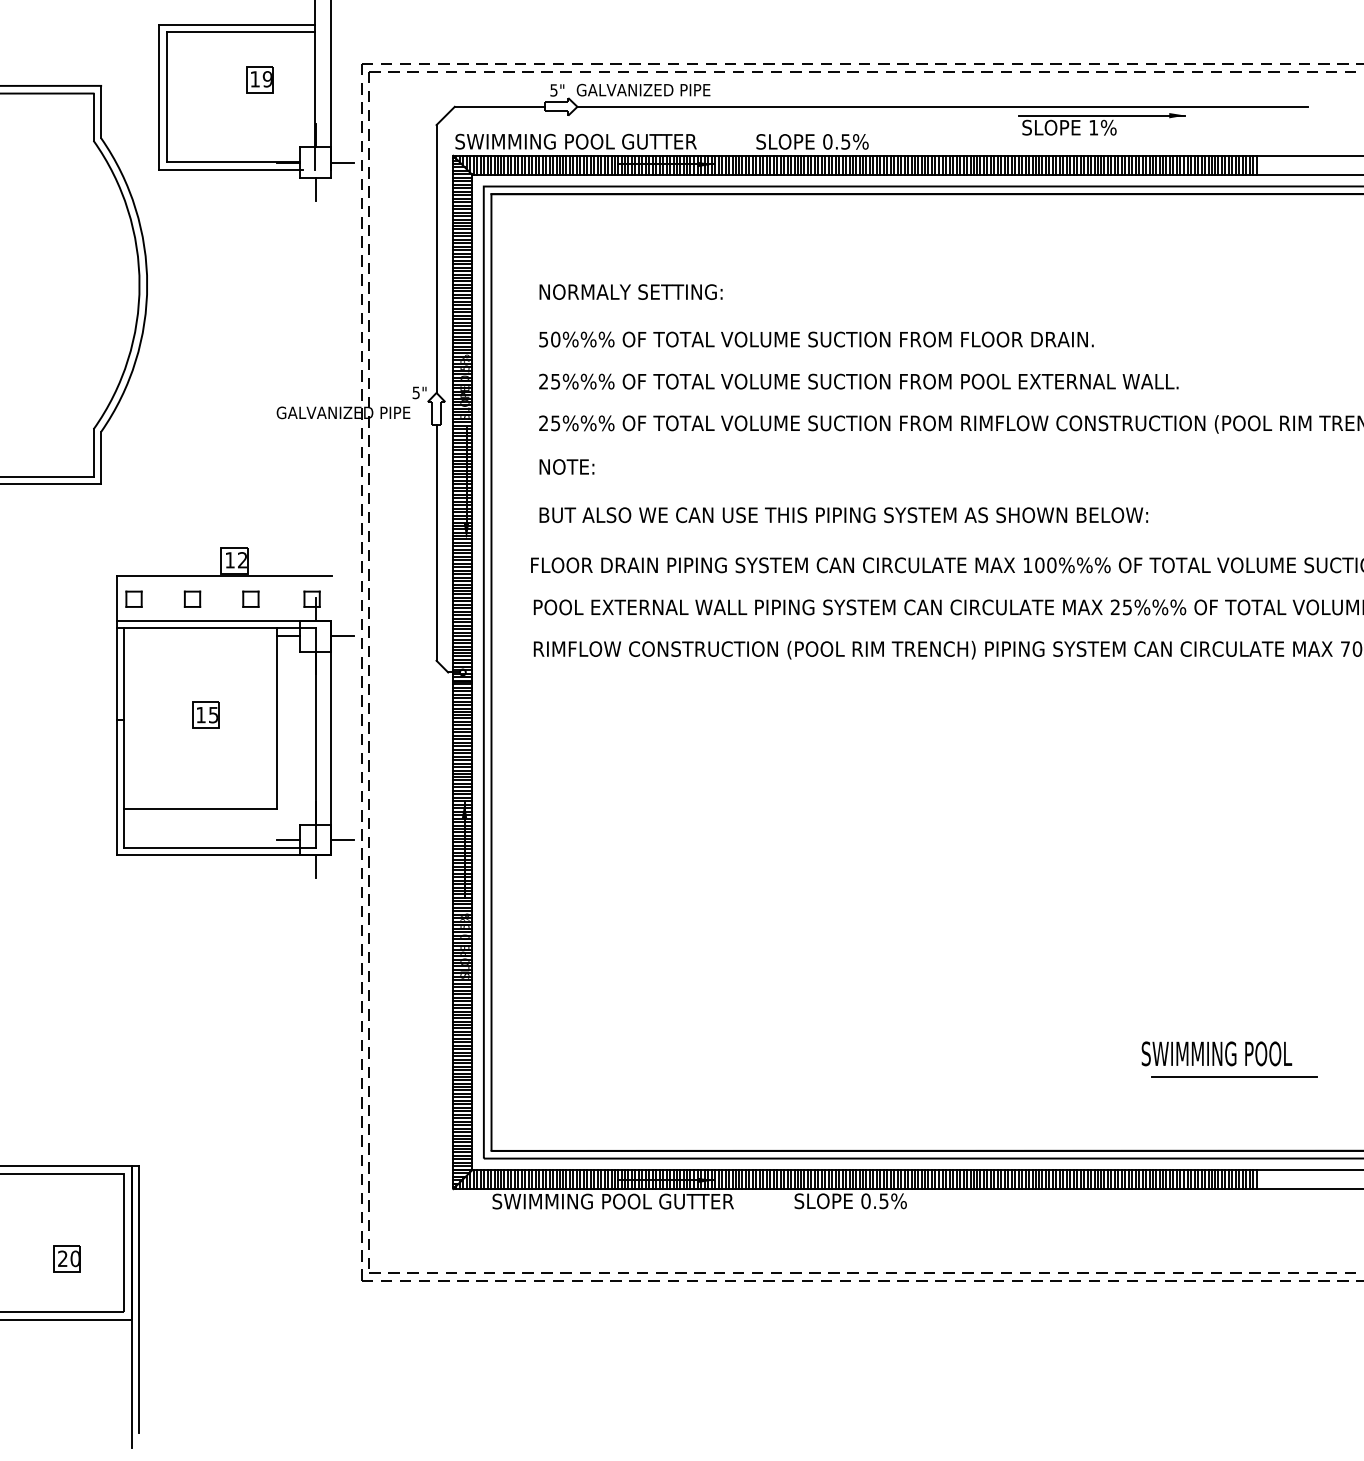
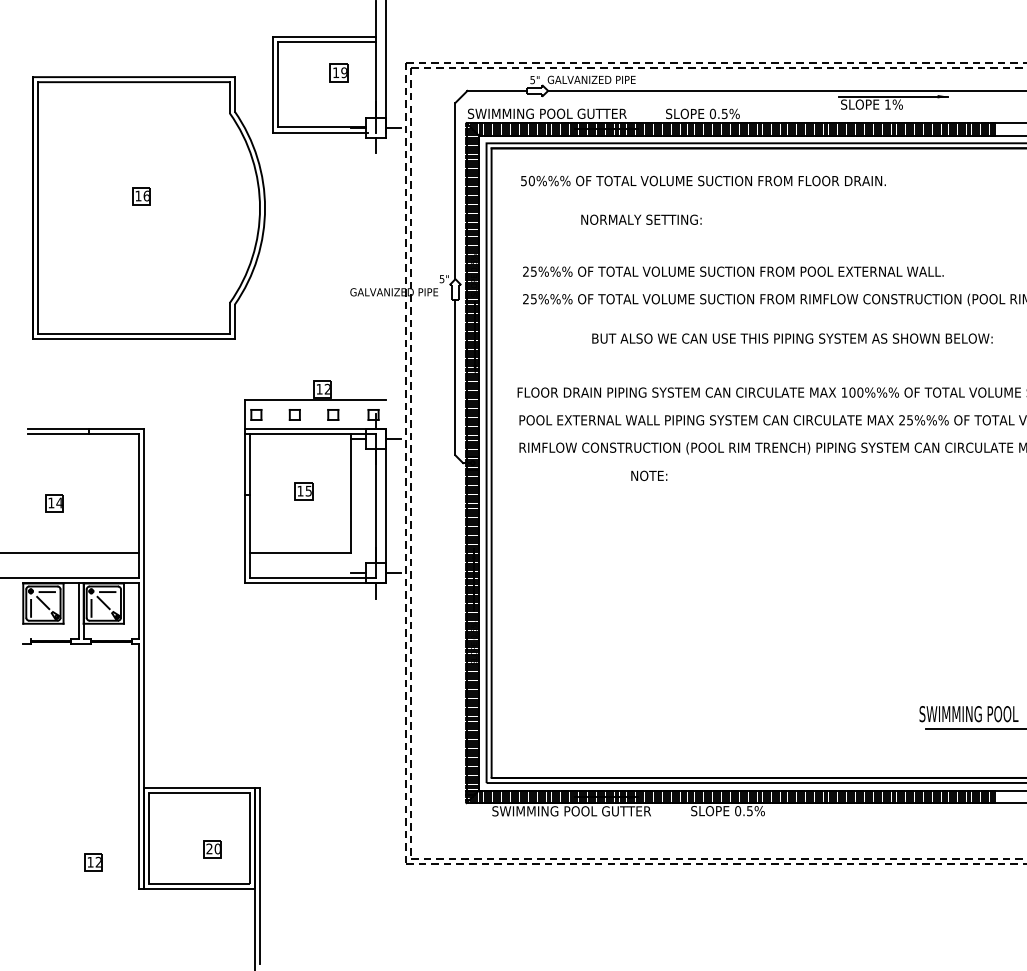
text: (631, 291) -> (641, 219), moved
text: (816, 338) -> (703, 180), moved
text: (567, 466) -> (649, 475), moved
text: (843, 515) -> (792, 338), moved

